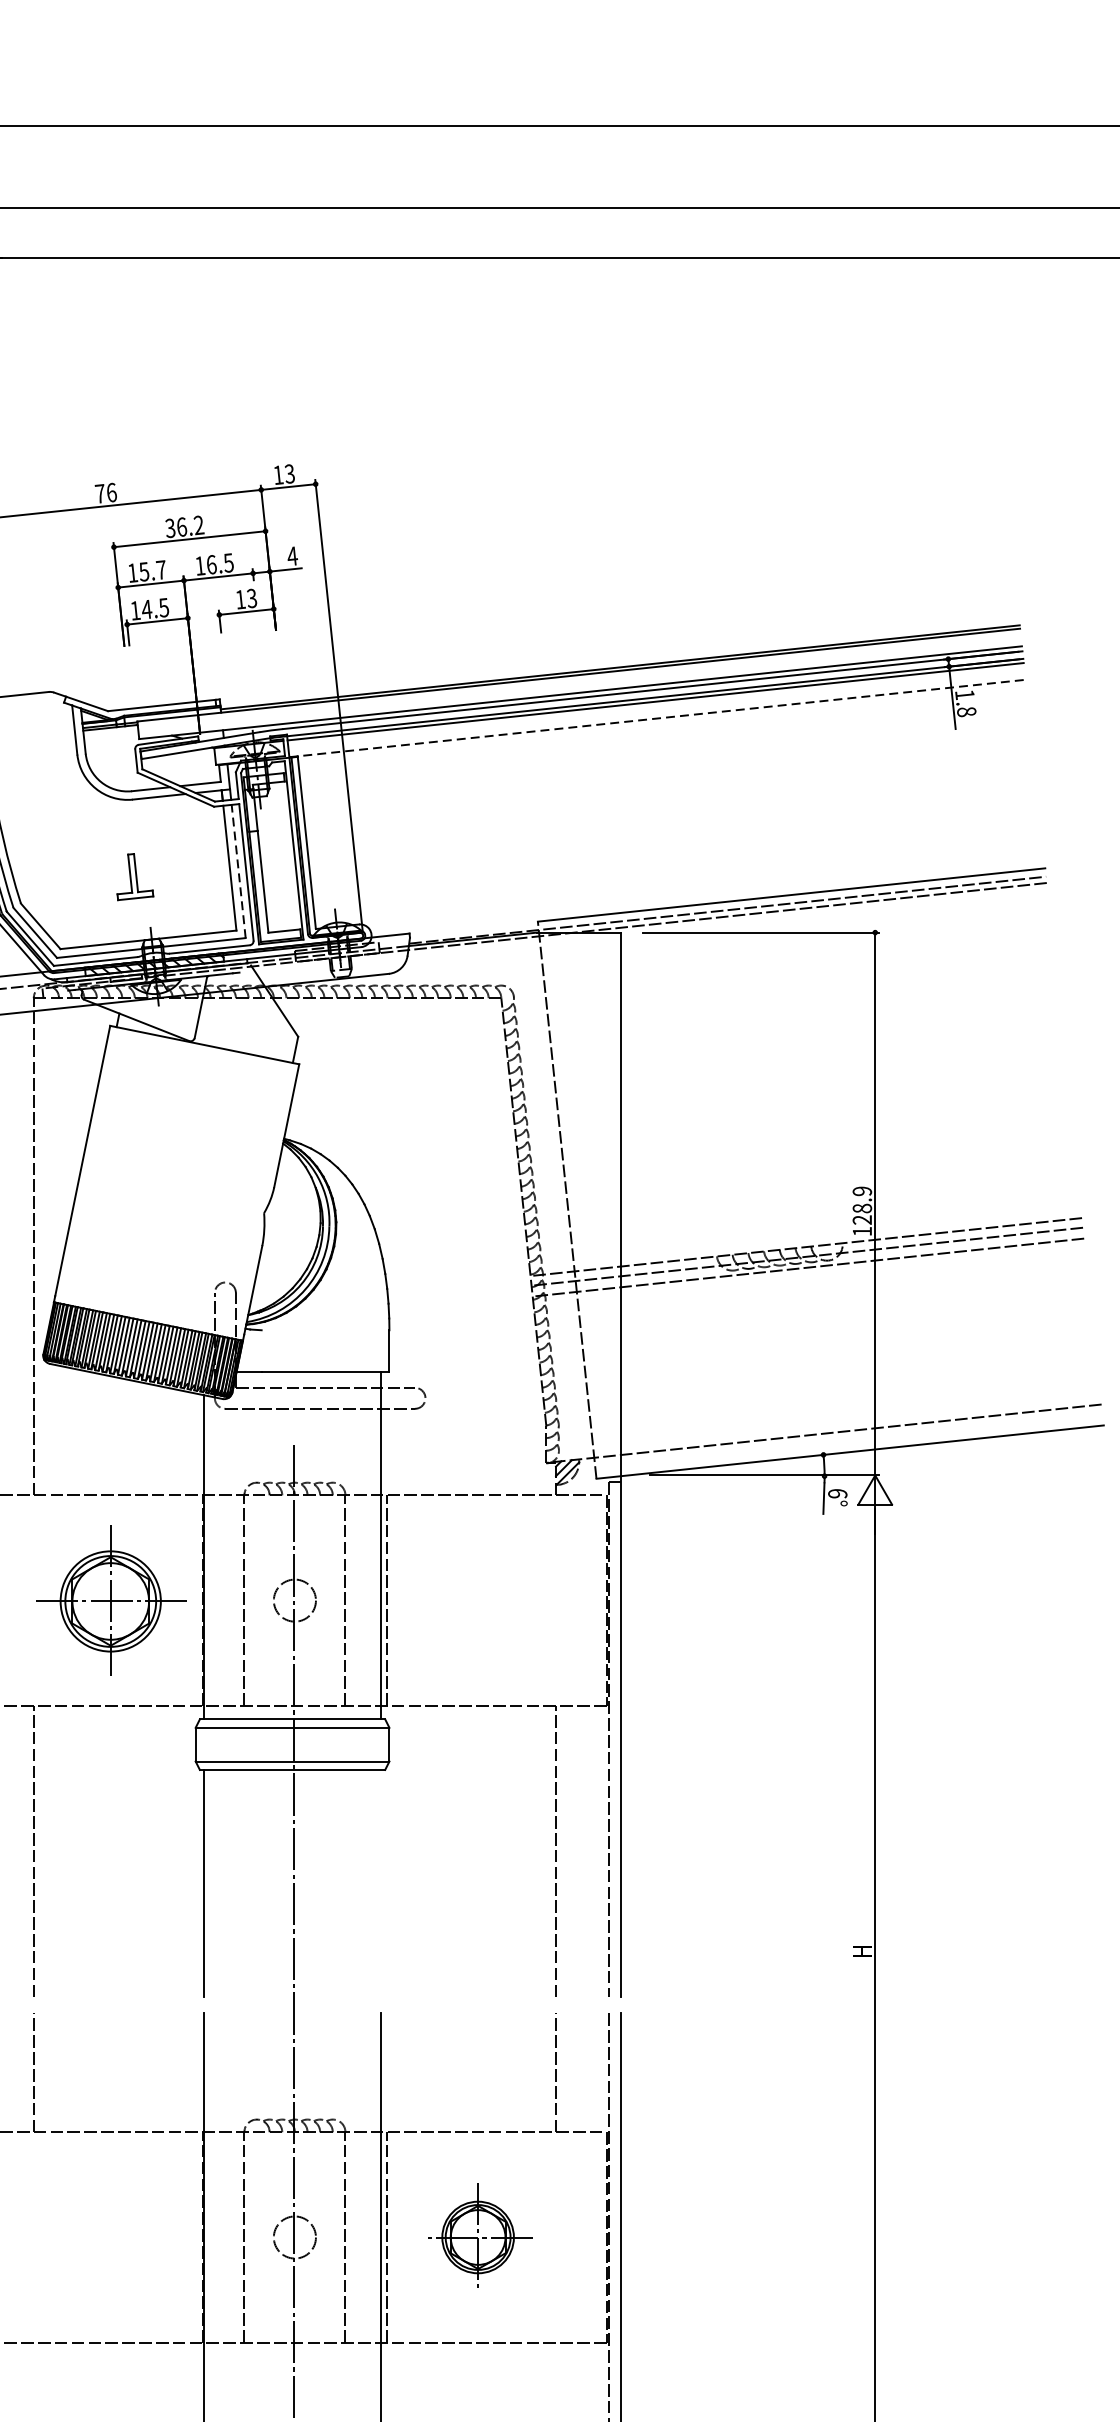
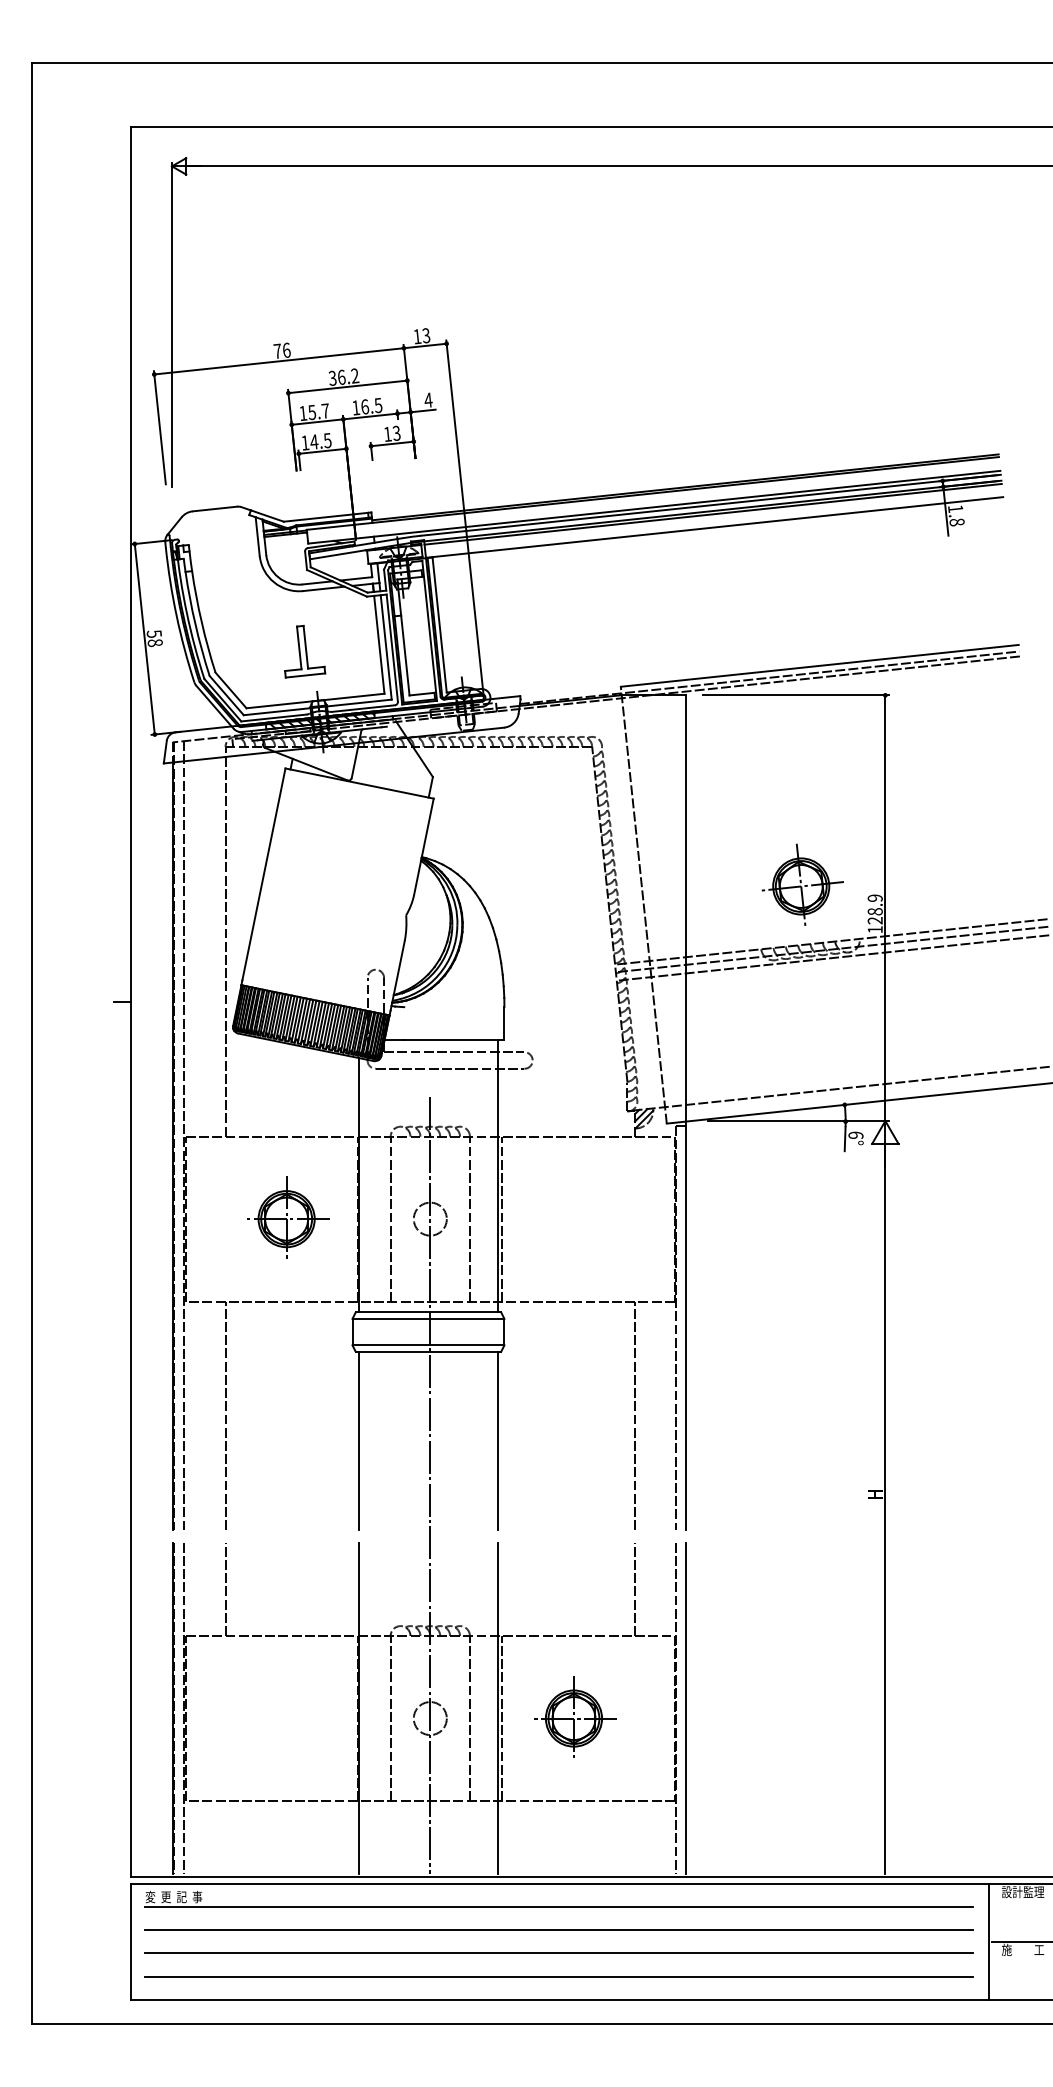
line: (658, 718) -> (715, 527), dashed -> solid
line: (239, 871) -> (386, 647), dashed -> solid
part: (135, 876) -> (305, 651), size x1.43
part: (769, 1173) -> (802, 884), added
part: (114, 1598) -> (288, 1217), size x0.71
line: (380, 1882) -> (497, 1440), added

